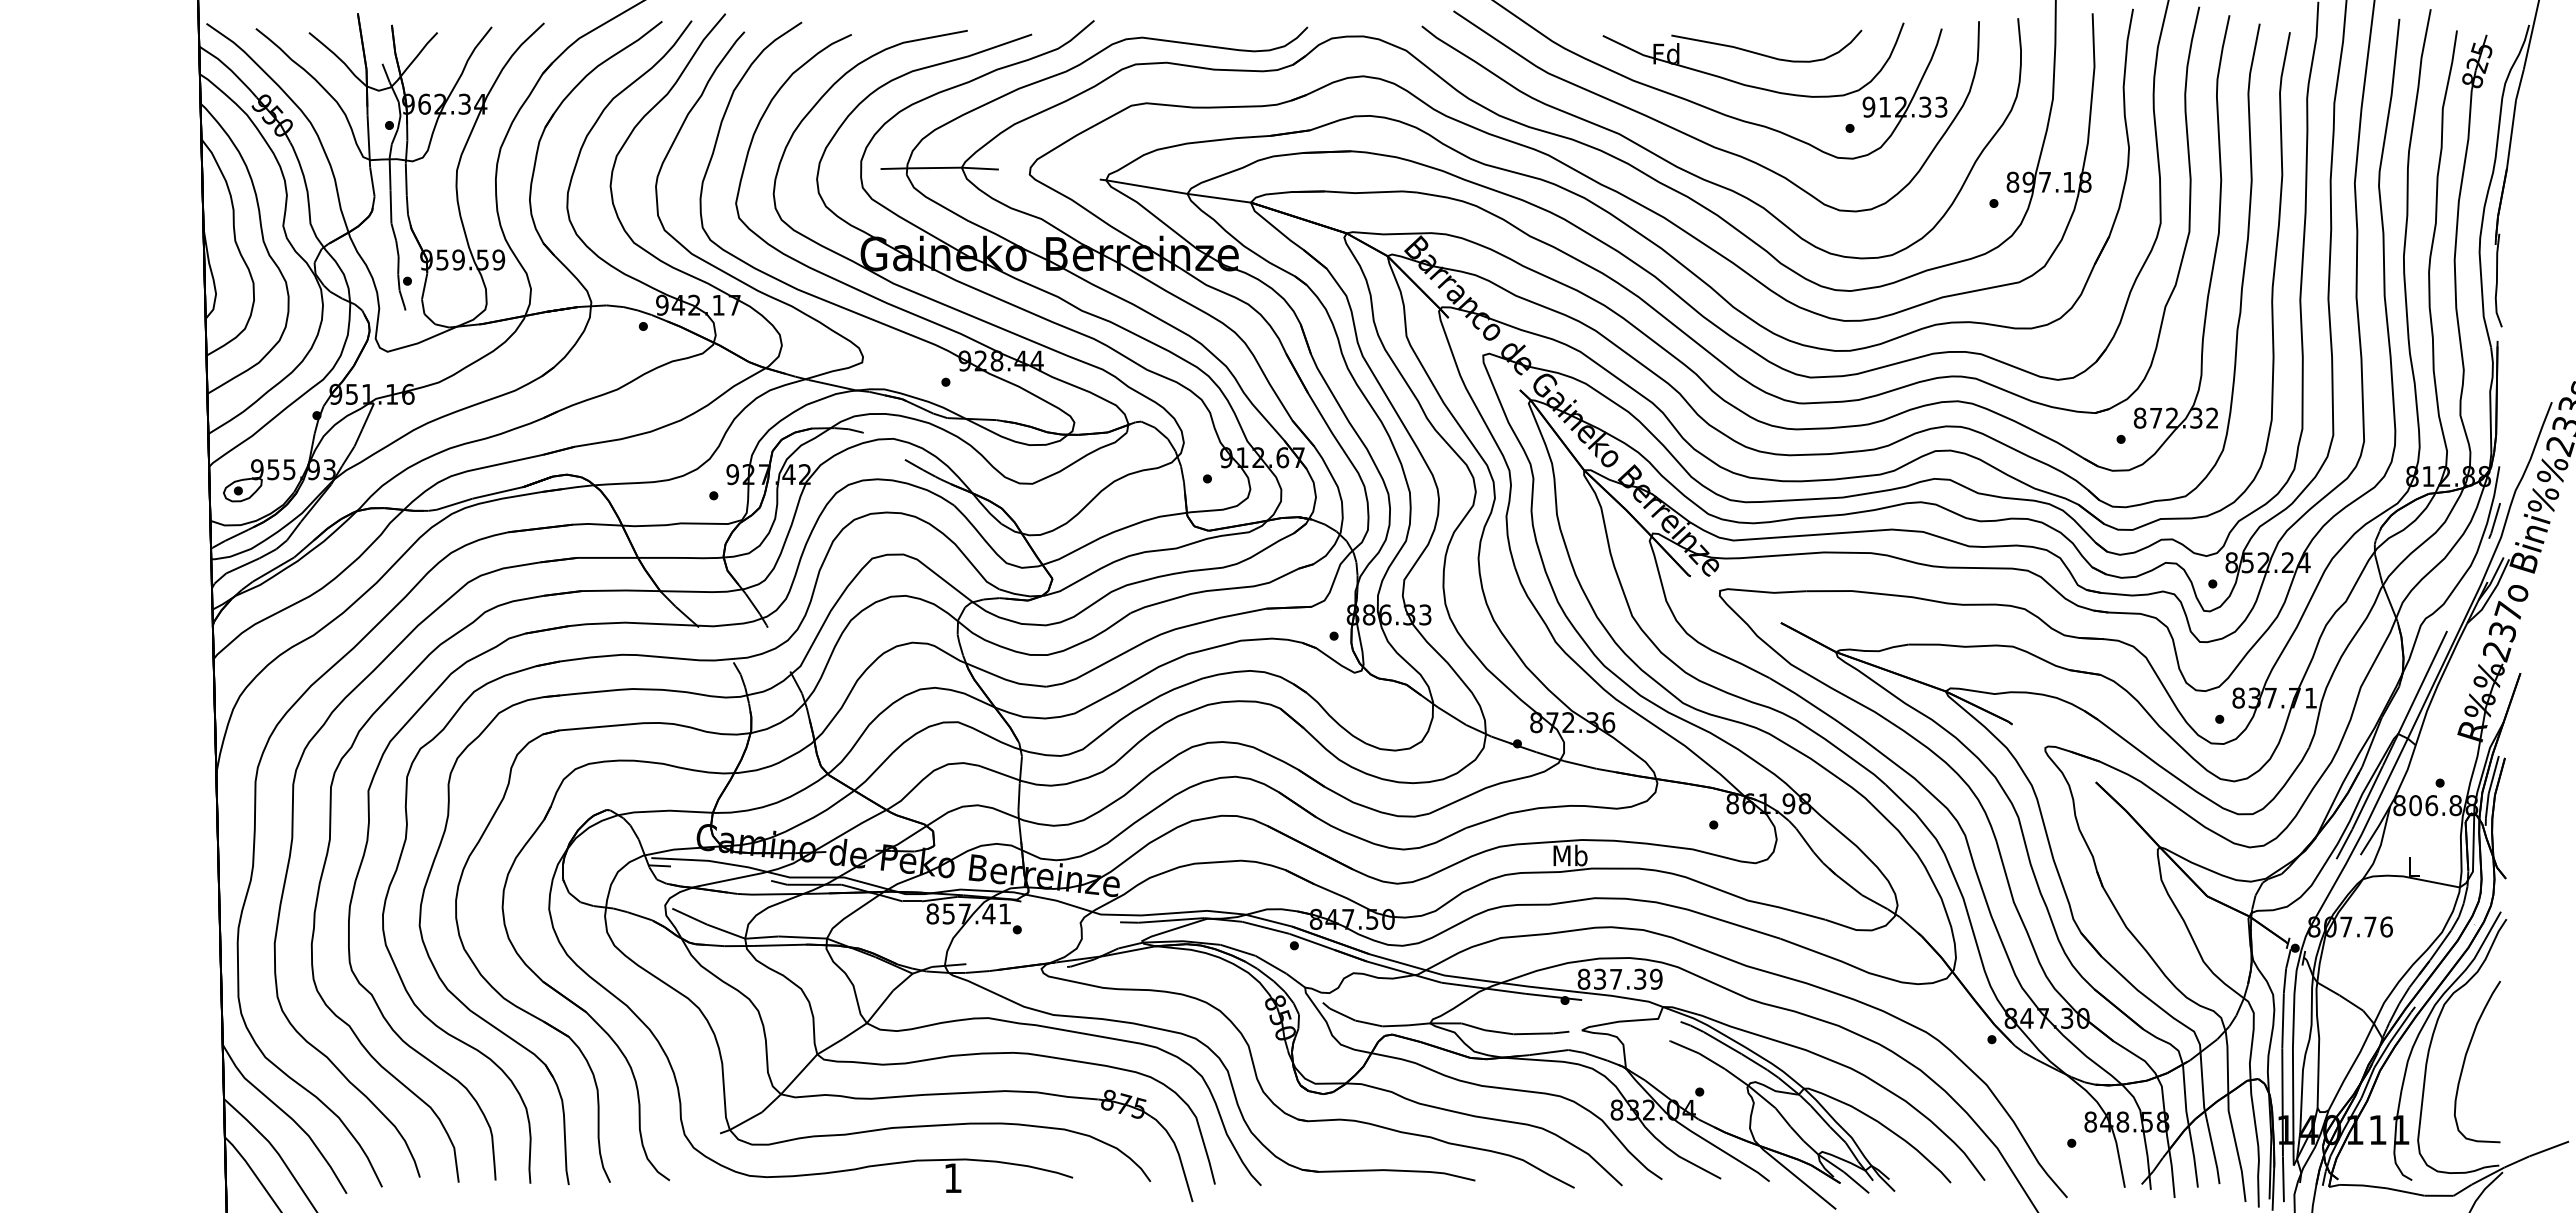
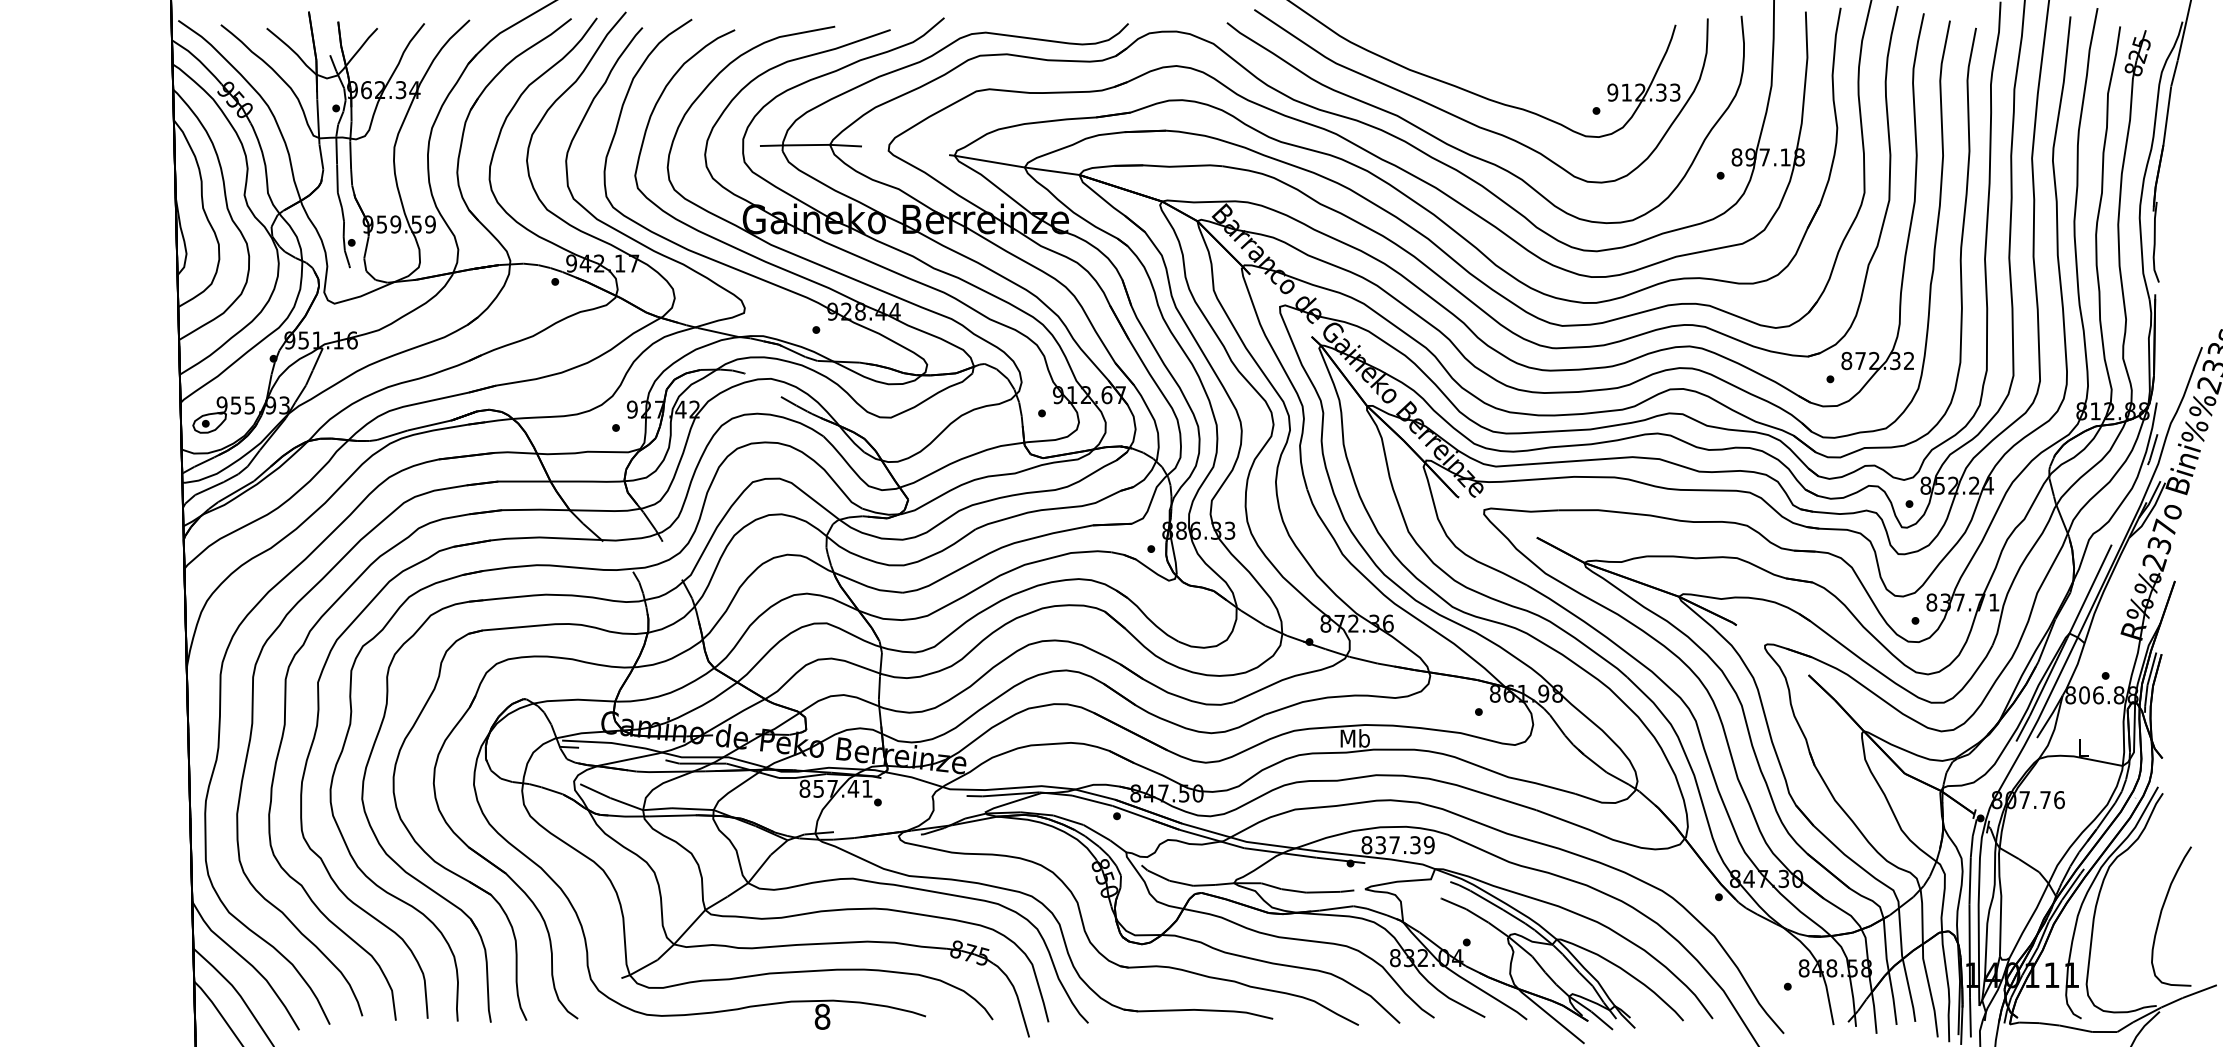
part: (1753, 59) -> (1513, 51), removed
curve: (2466, 1057) -> (2162, 912), moved
text: (953, 1178) -> (822, 1017), 1 -> 8

